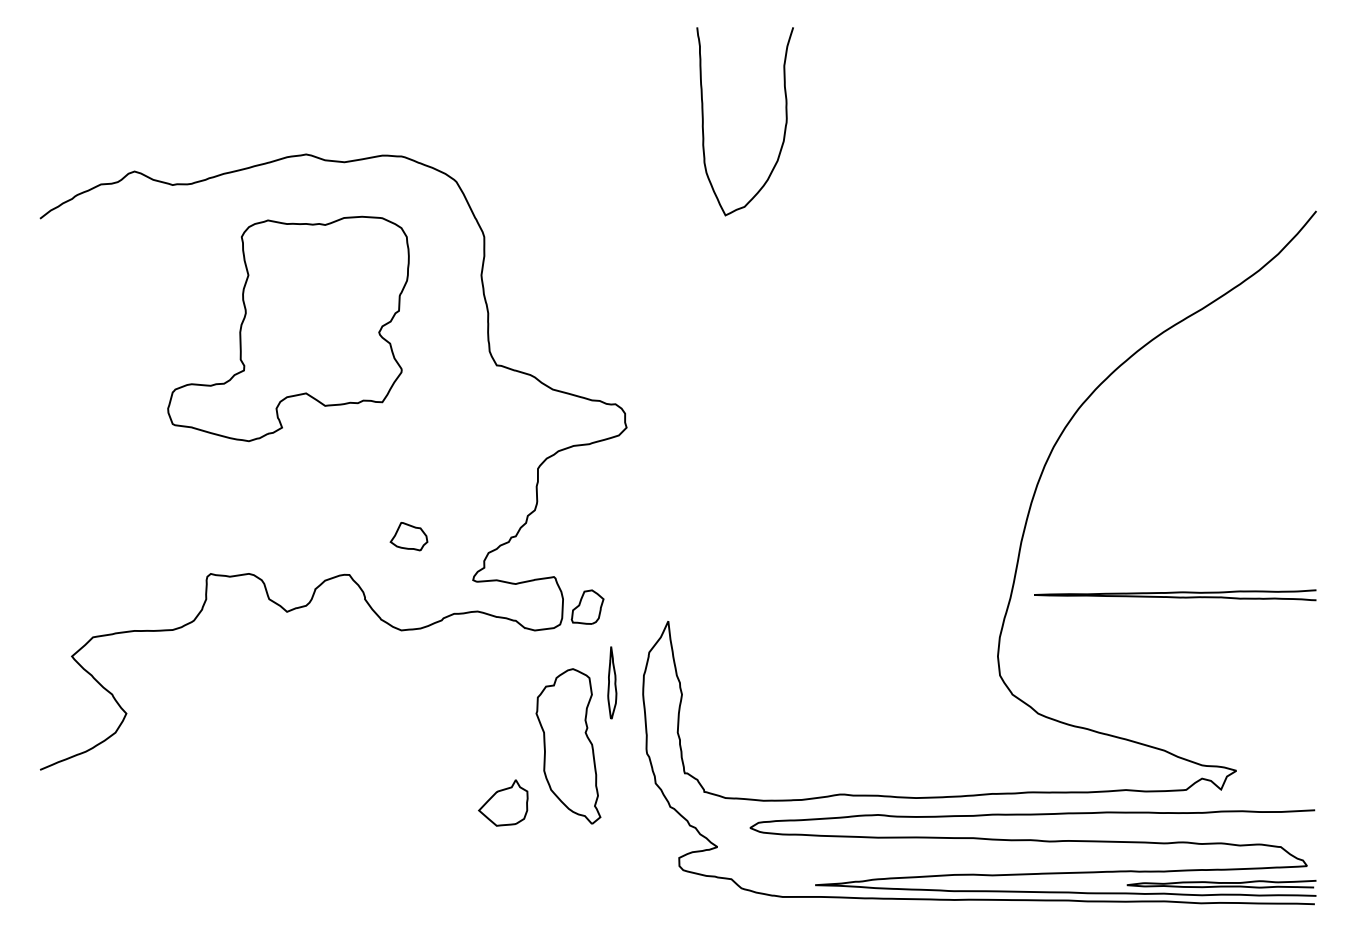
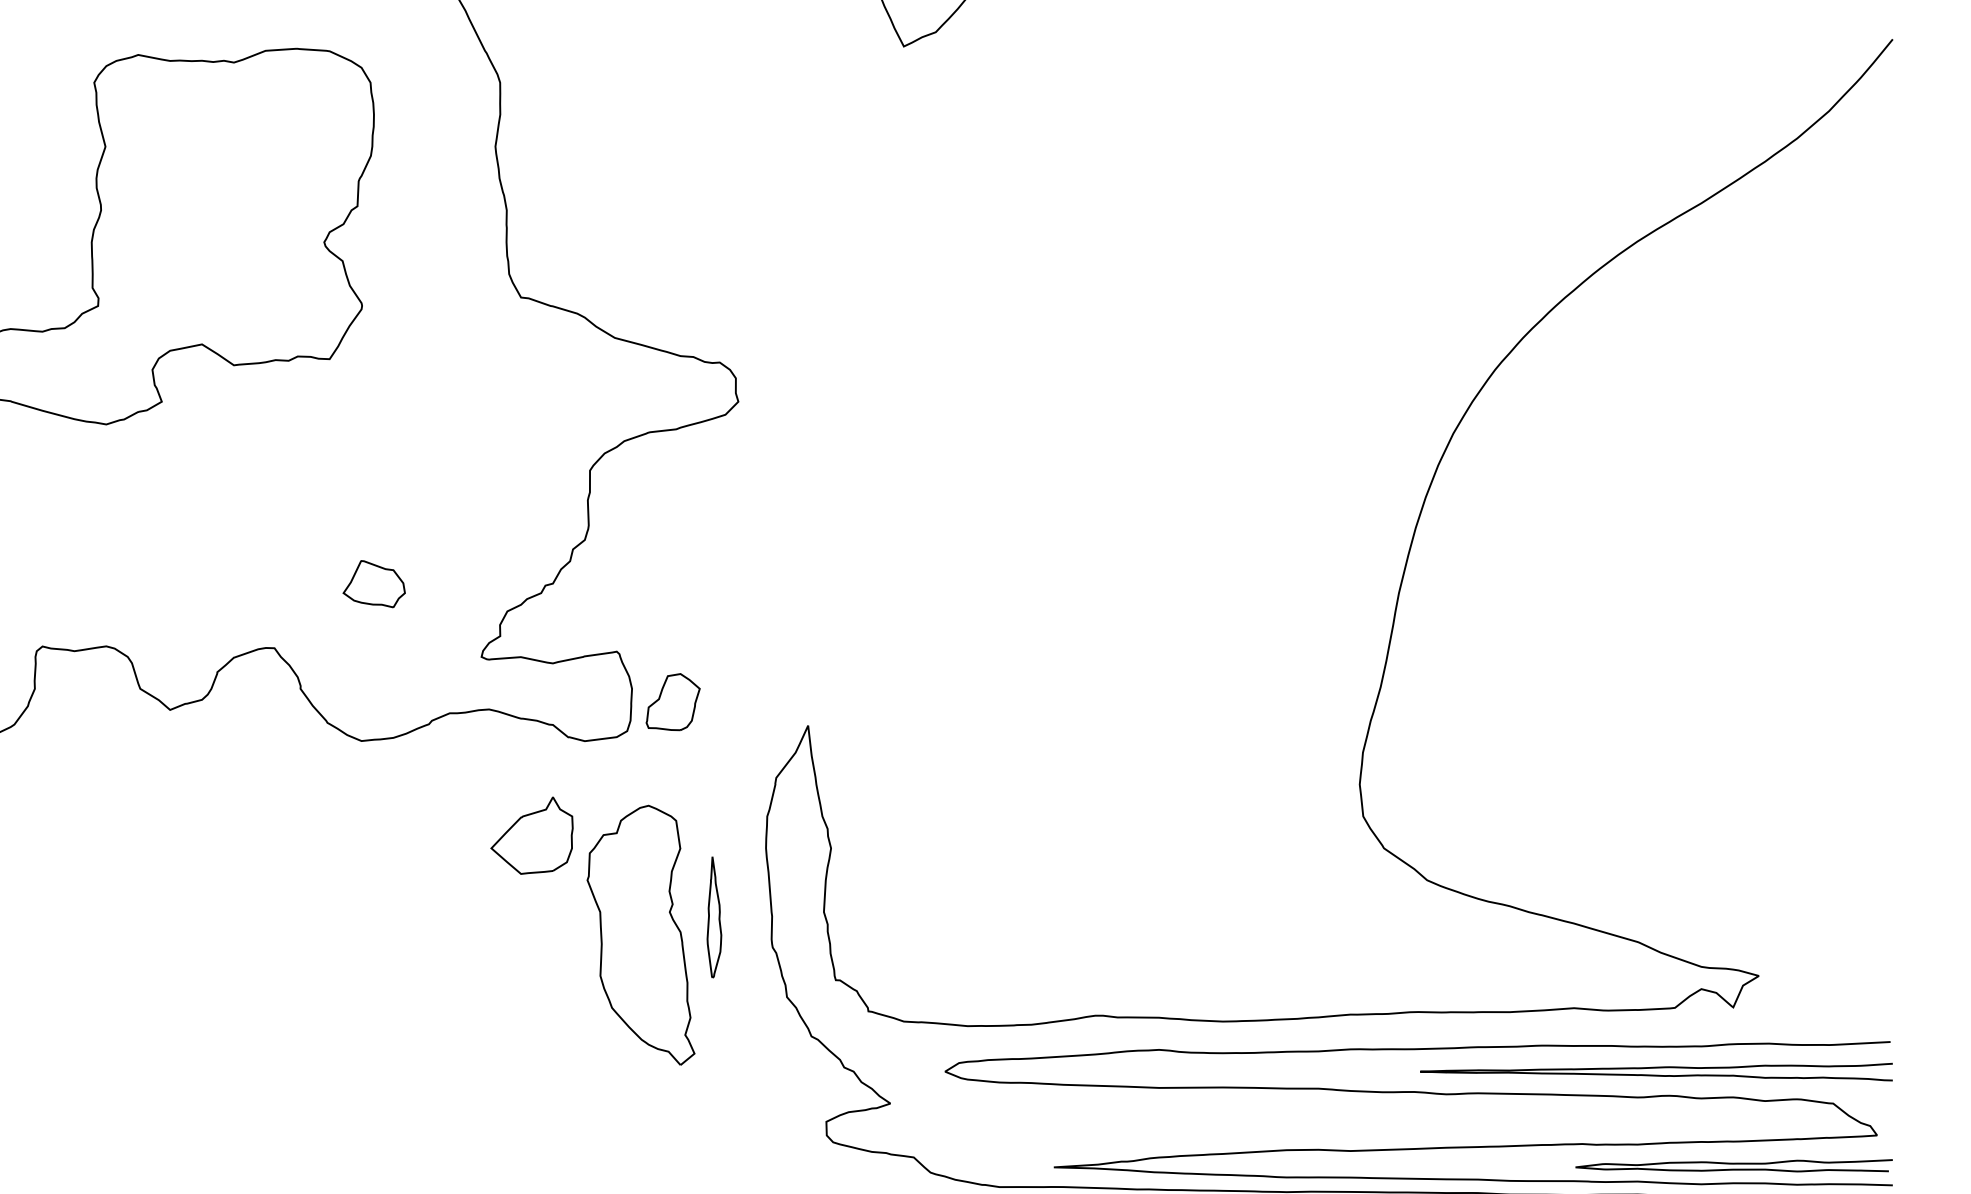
curve: (1175, 596) -> (1656, 1074), moved
part: (612, 682) -> (714, 916), moved
part: (503, 802) -> (532, 834), moved

